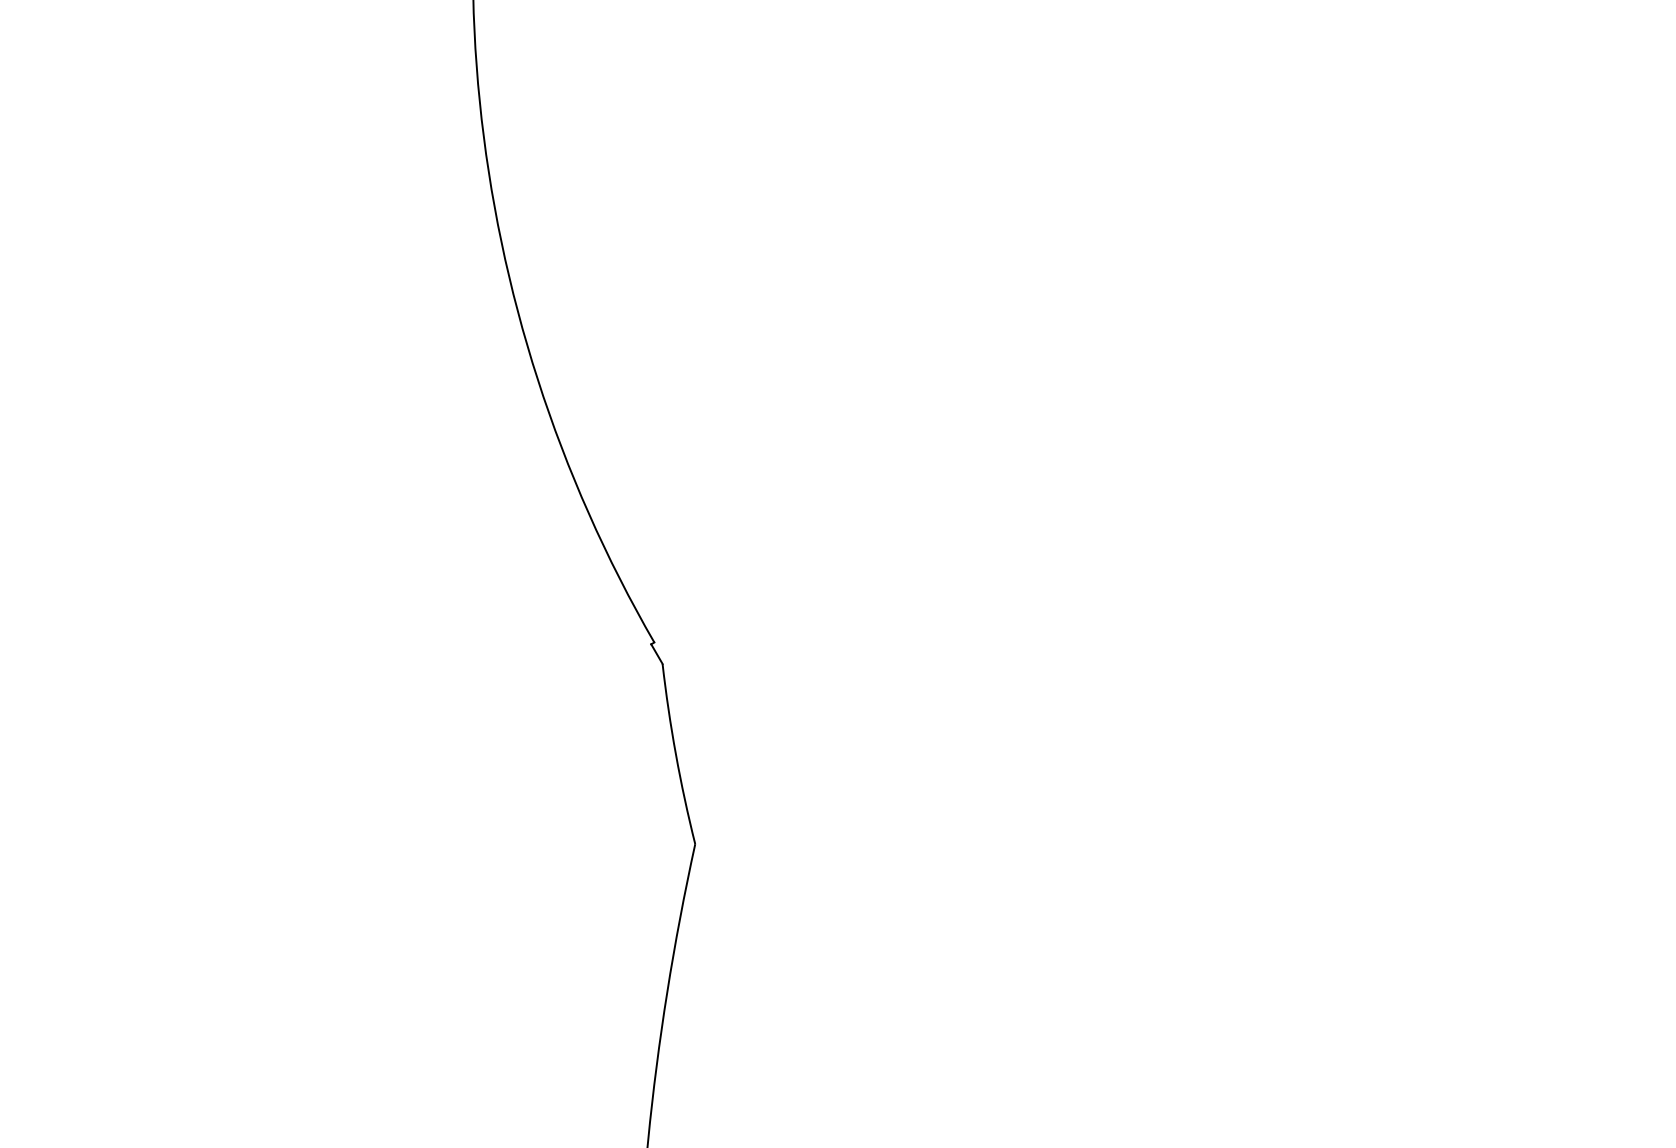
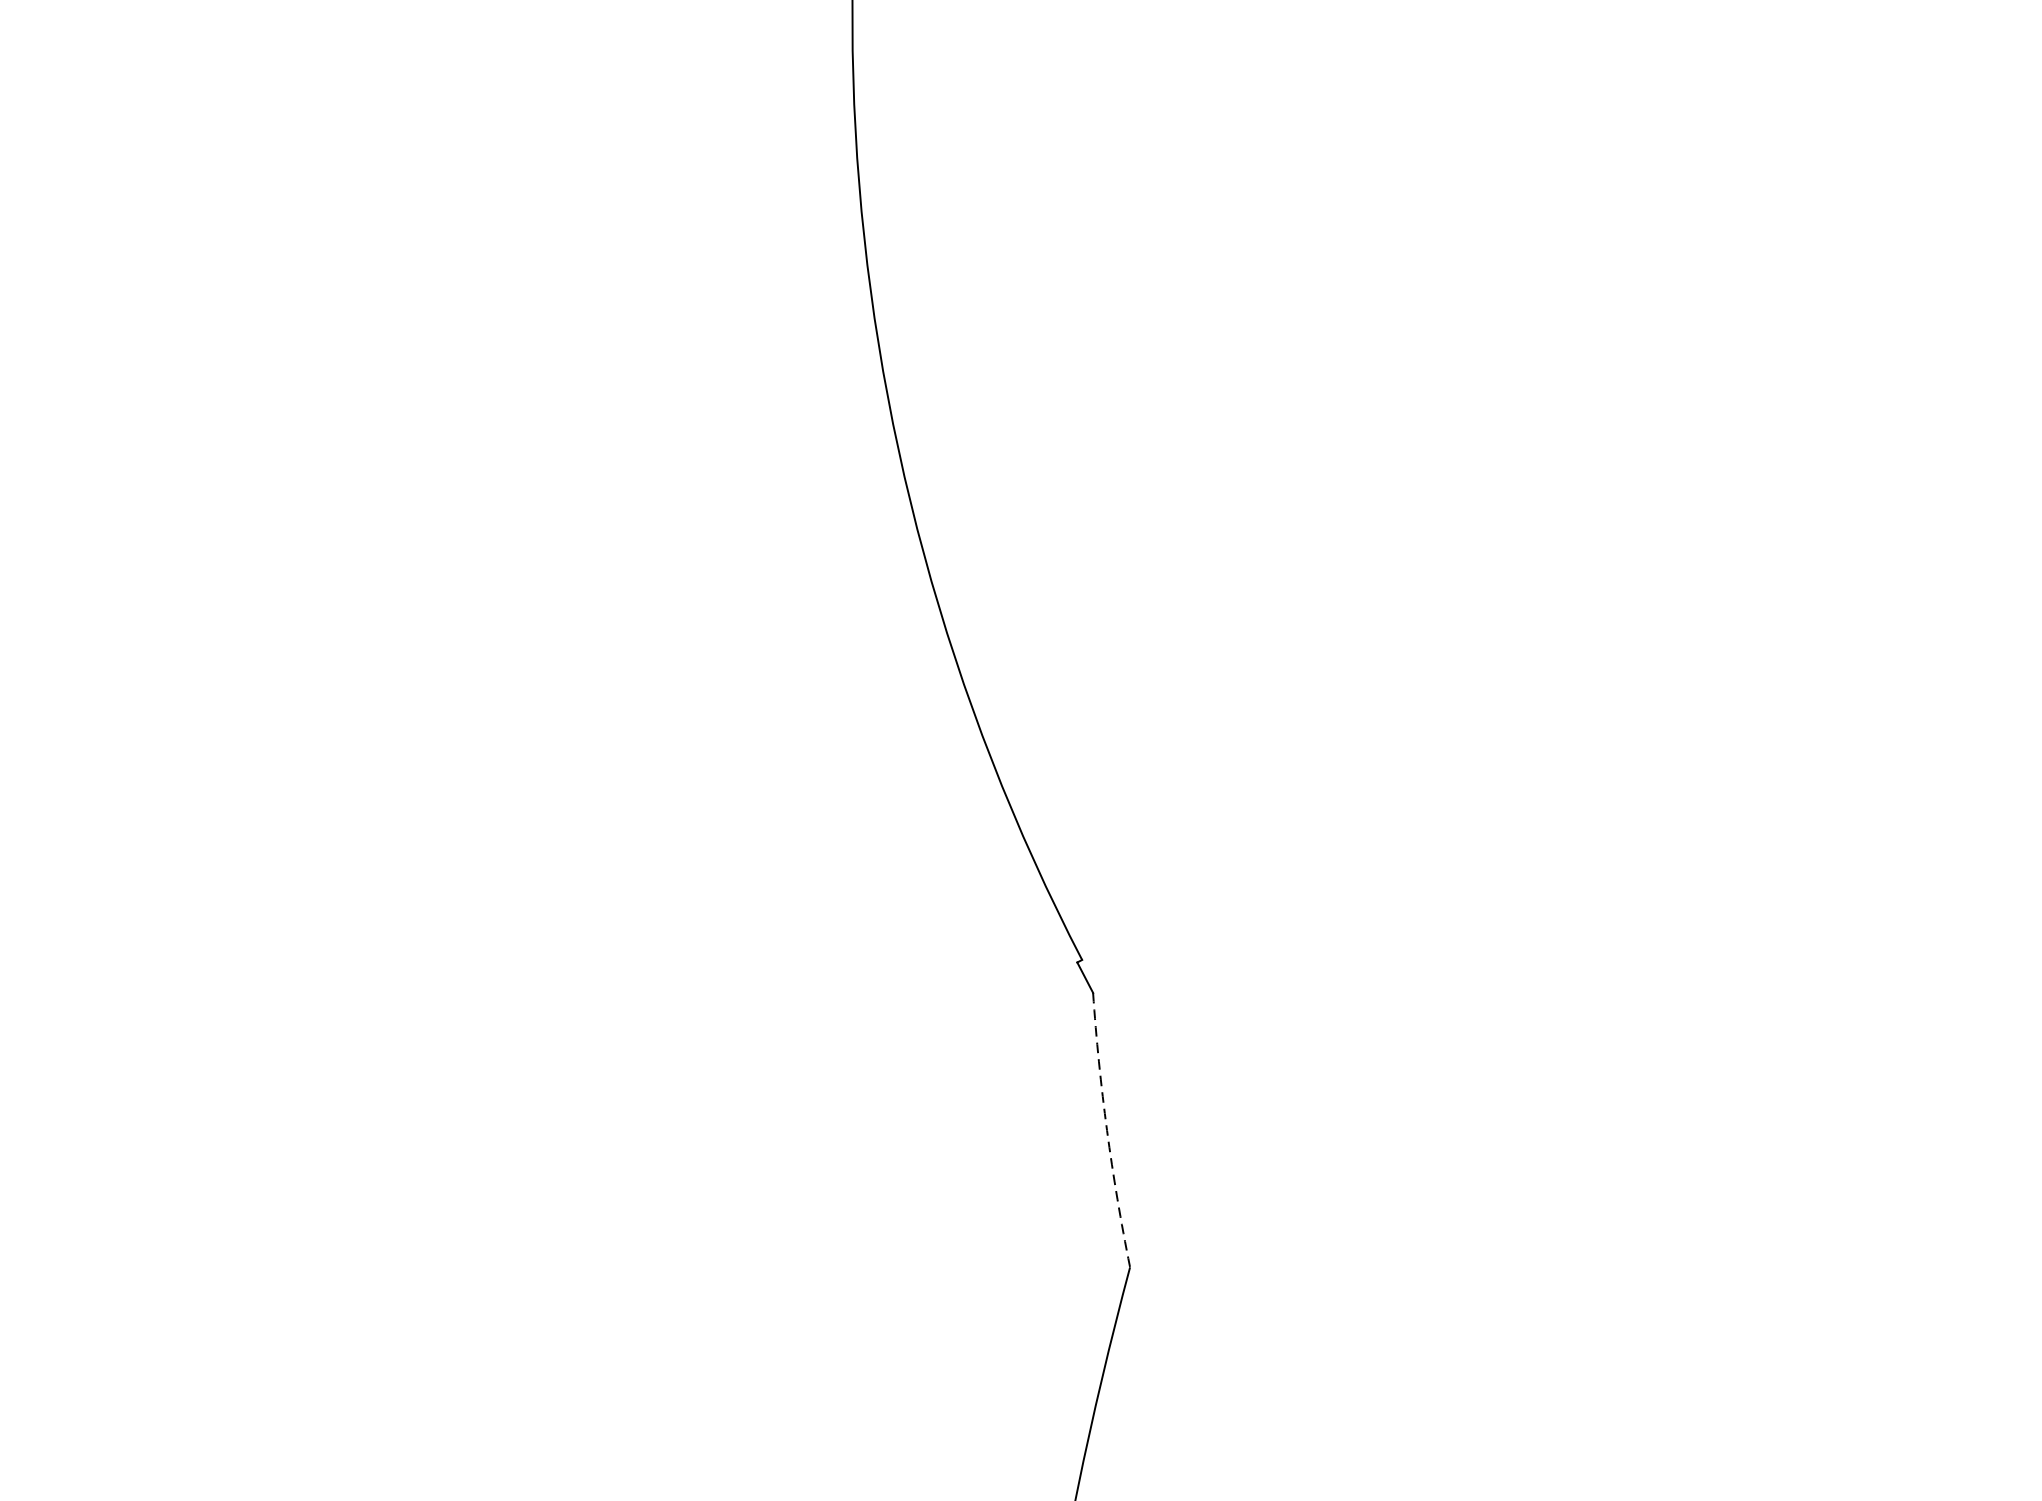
arc: (675, 754) -> (1106, 1130), solid -> dashed

